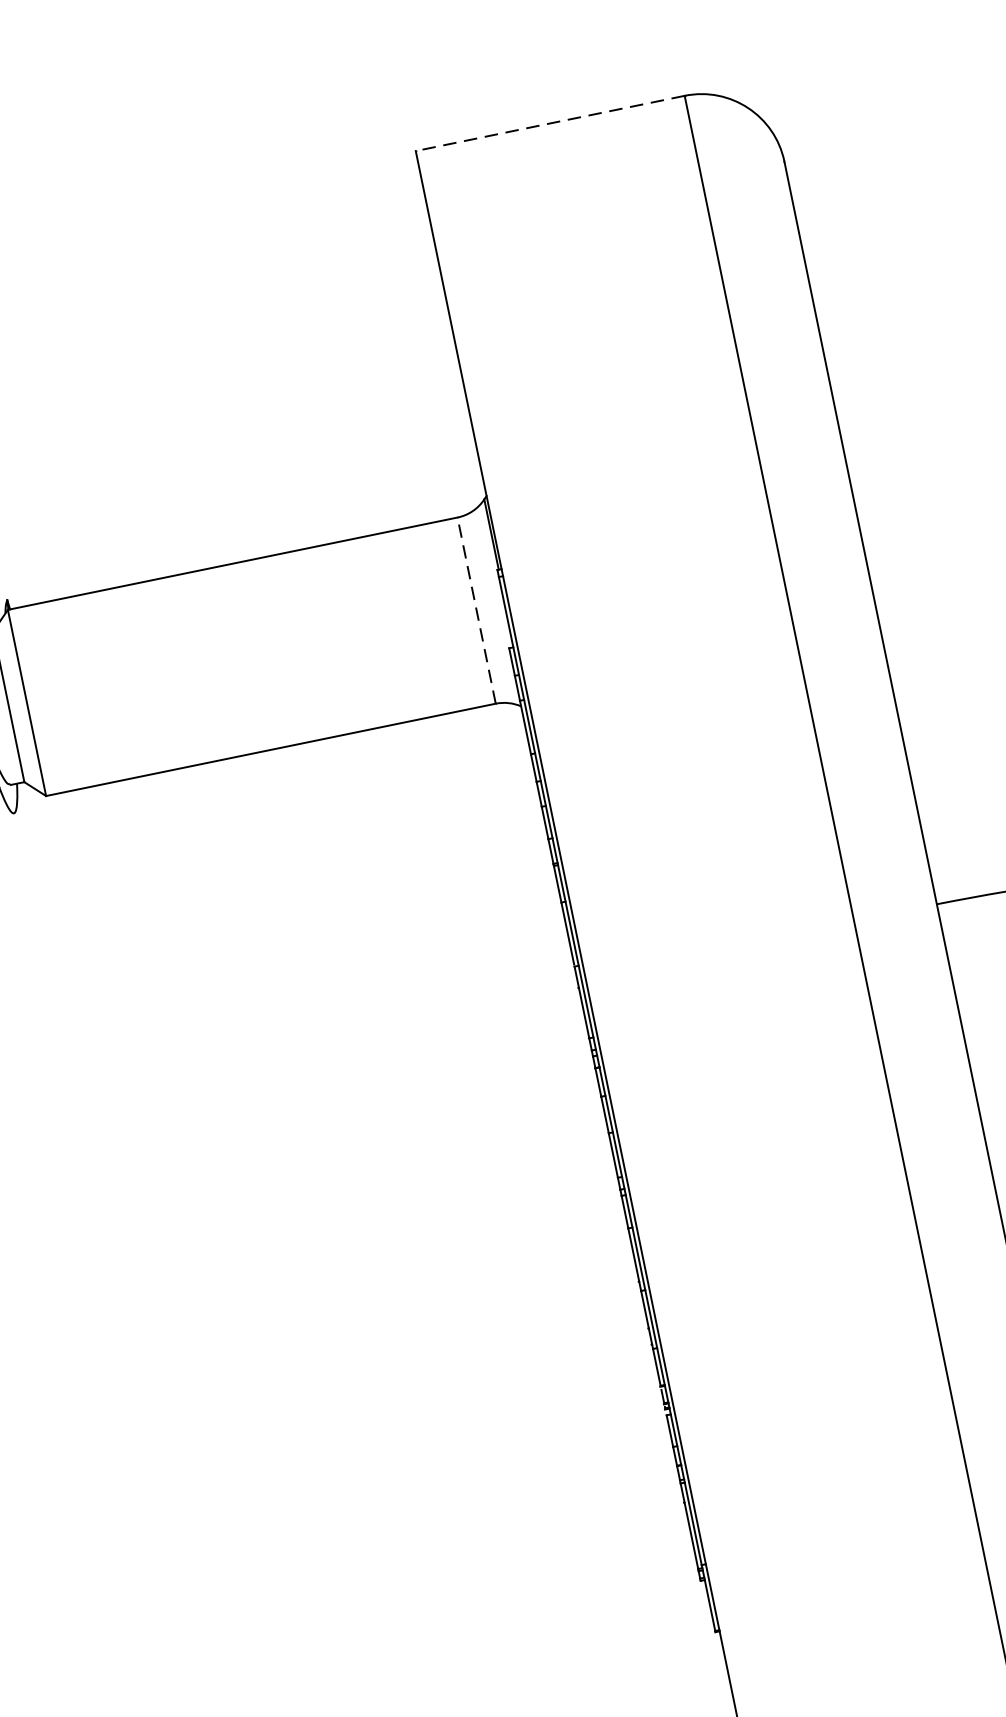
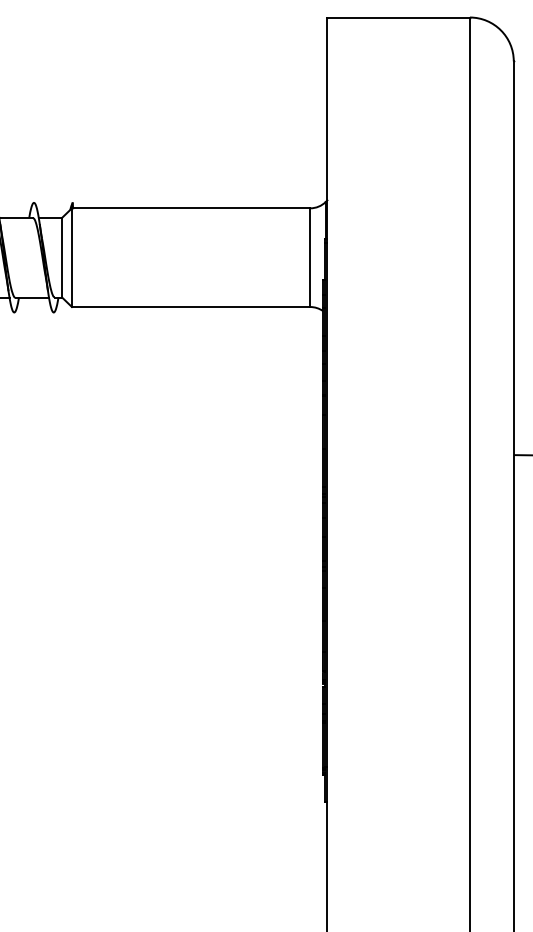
line: (549, 123) -> (398, 17), dashed -> solid
line: (476, 610) -> (310, 257), dashed -> solid

